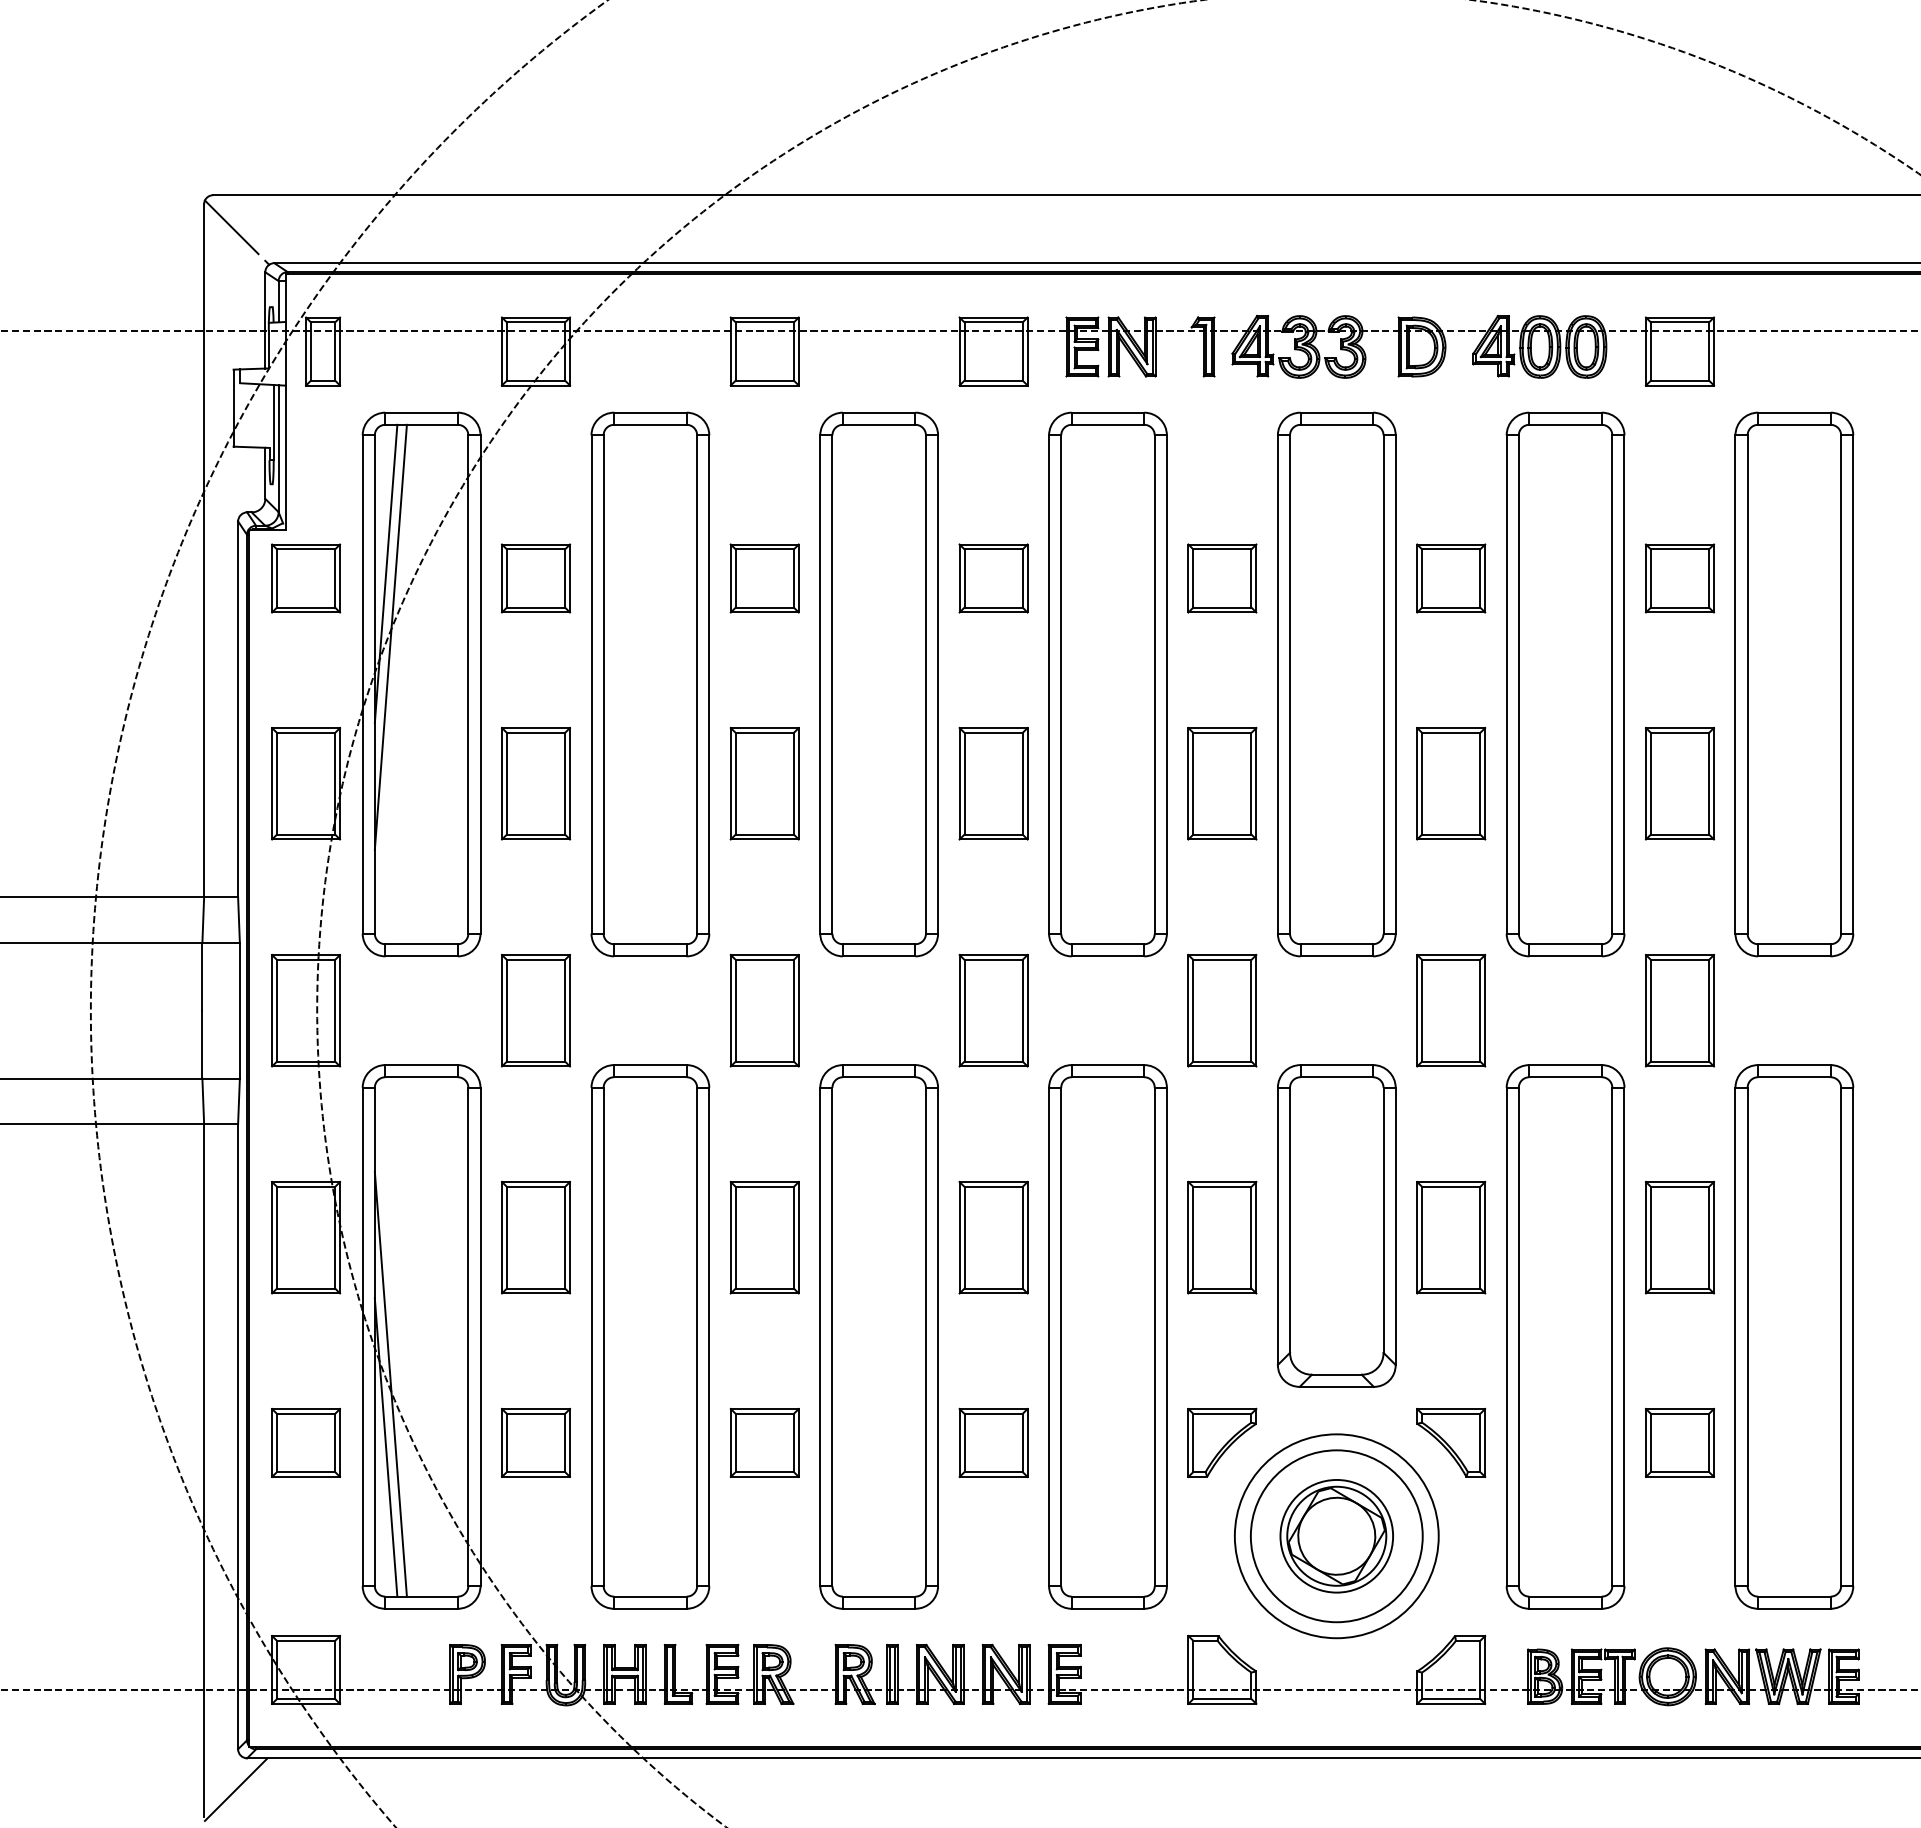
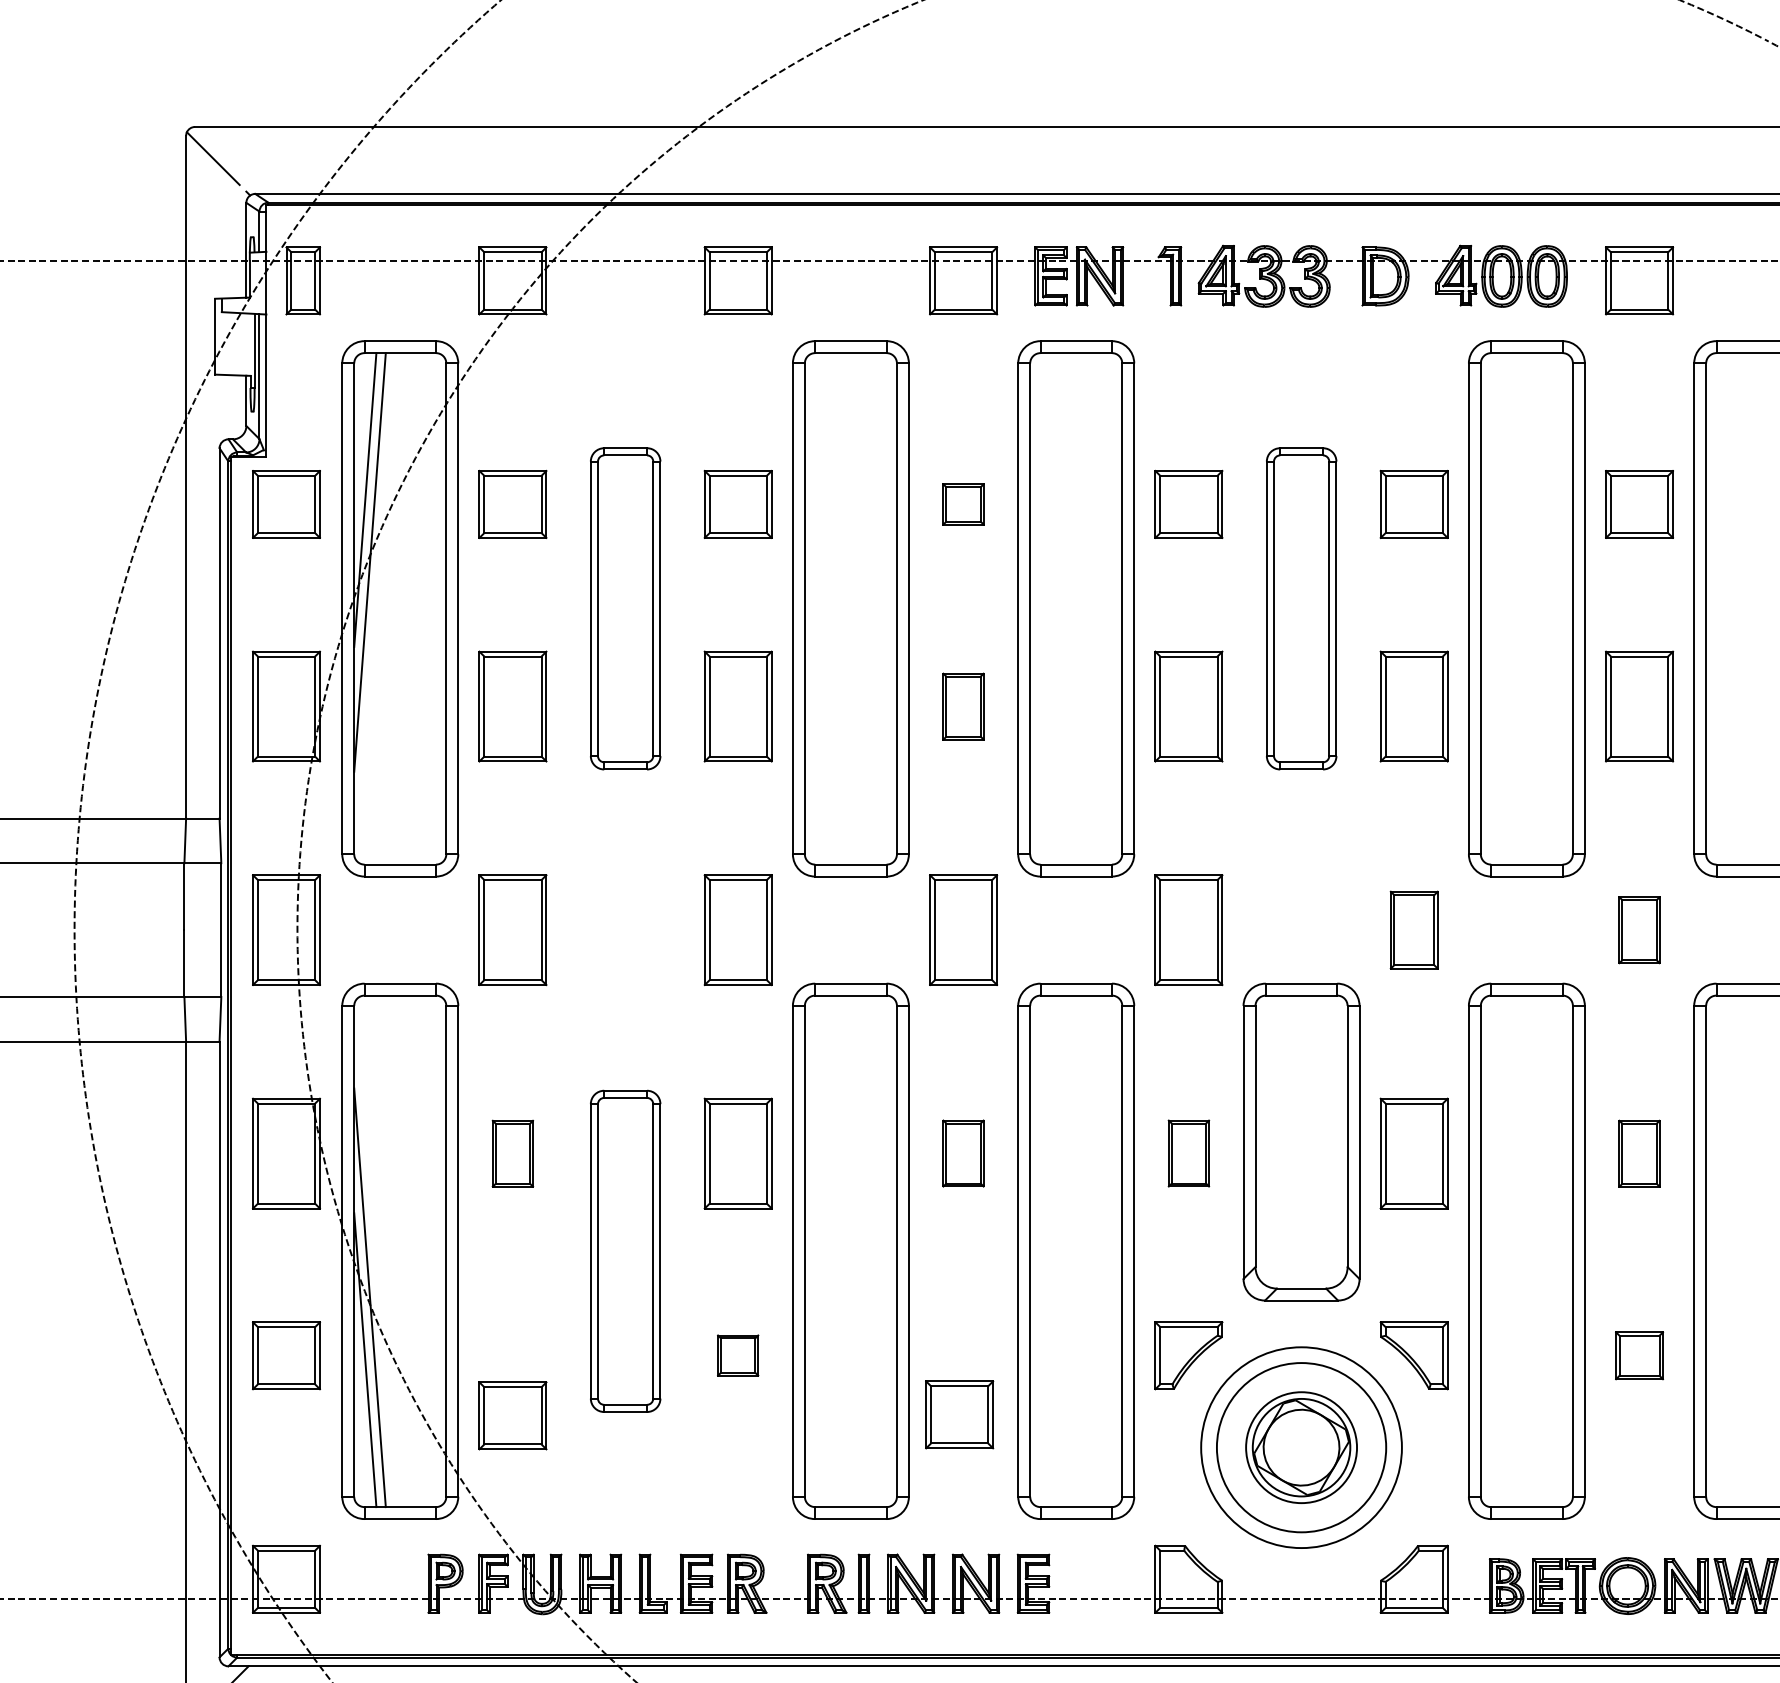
part: (993, 578) -> (963, 504), size x0.6
part: (650, 684) -> (625, 608), size x0.6
part: (1336, 684) -> (1301, 608), size x0.6
part: (993, 783) -> (963, 706), size x0.6
part: (1451, 1010) -> (1414, 929), size x0.7
part: (1679, 1010) -> (1639, 929), size x0.6
part: (535, 1237) -> (512, 1153), size x0.6
part: (993, 1237) -> (963, 1153), size x0.6
part: (1222, 1237) -> (1189, 1153), size x0.6
part: (1679, 1237) -> (1639, 1153), size x0.6
part: (650, 1336) -> (625, 1250), size x0.6
part: (535, 1442) -> (512, 1415), moved
part: (764, 1442) -> (737, 1355), size x0.6
part: (993, 1442) -> (959, 1414), moved
part: (1679, 1442) -> (1639, 1355), size x0.7

